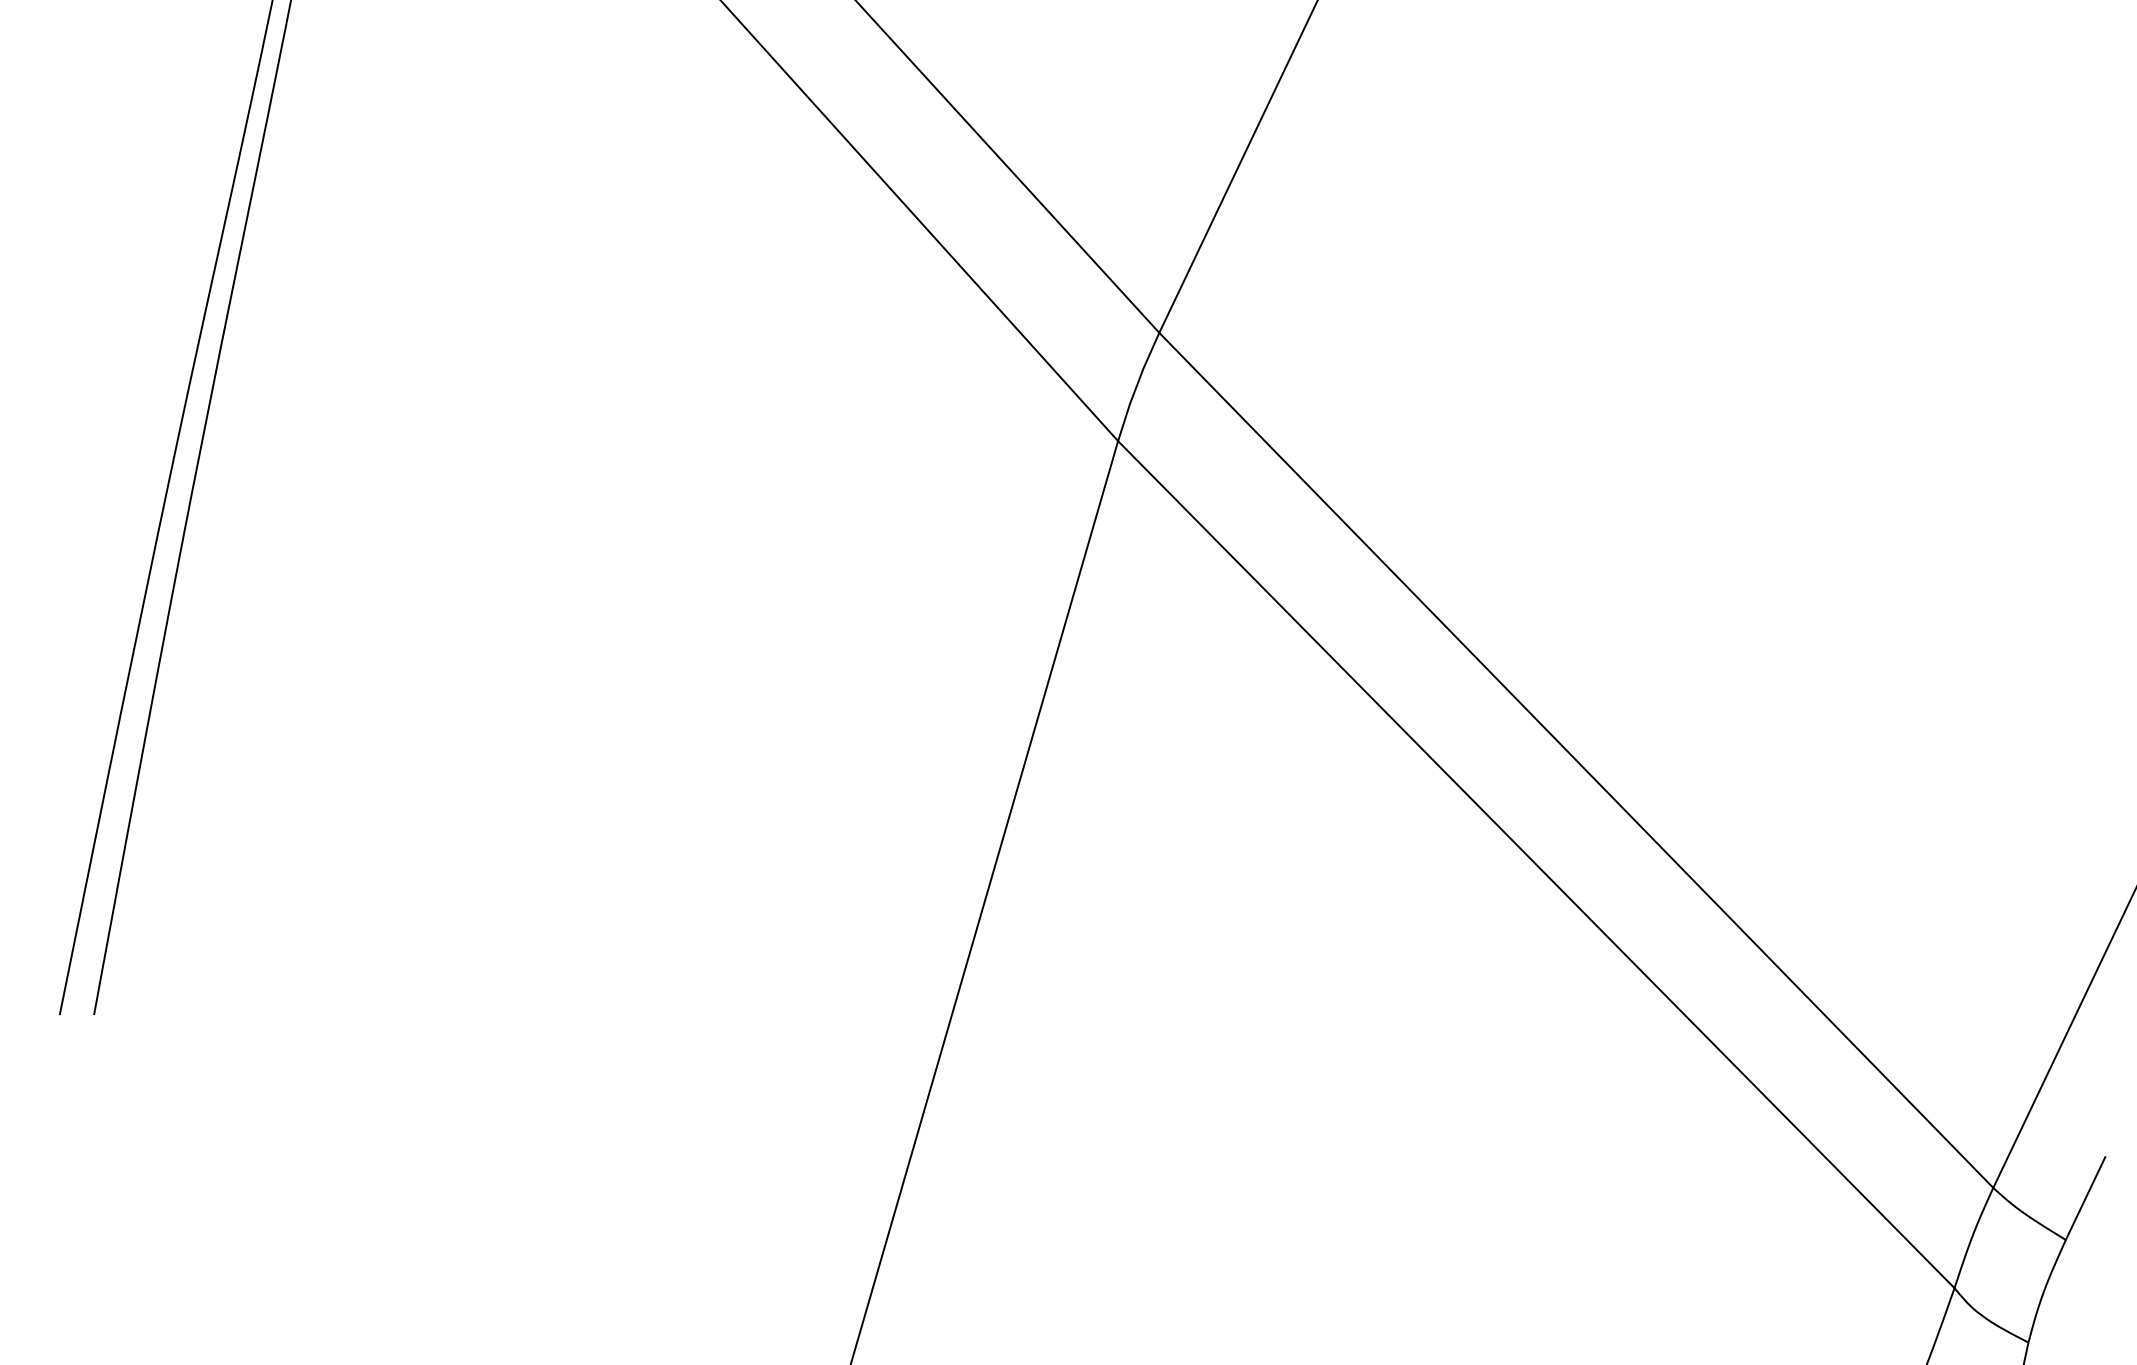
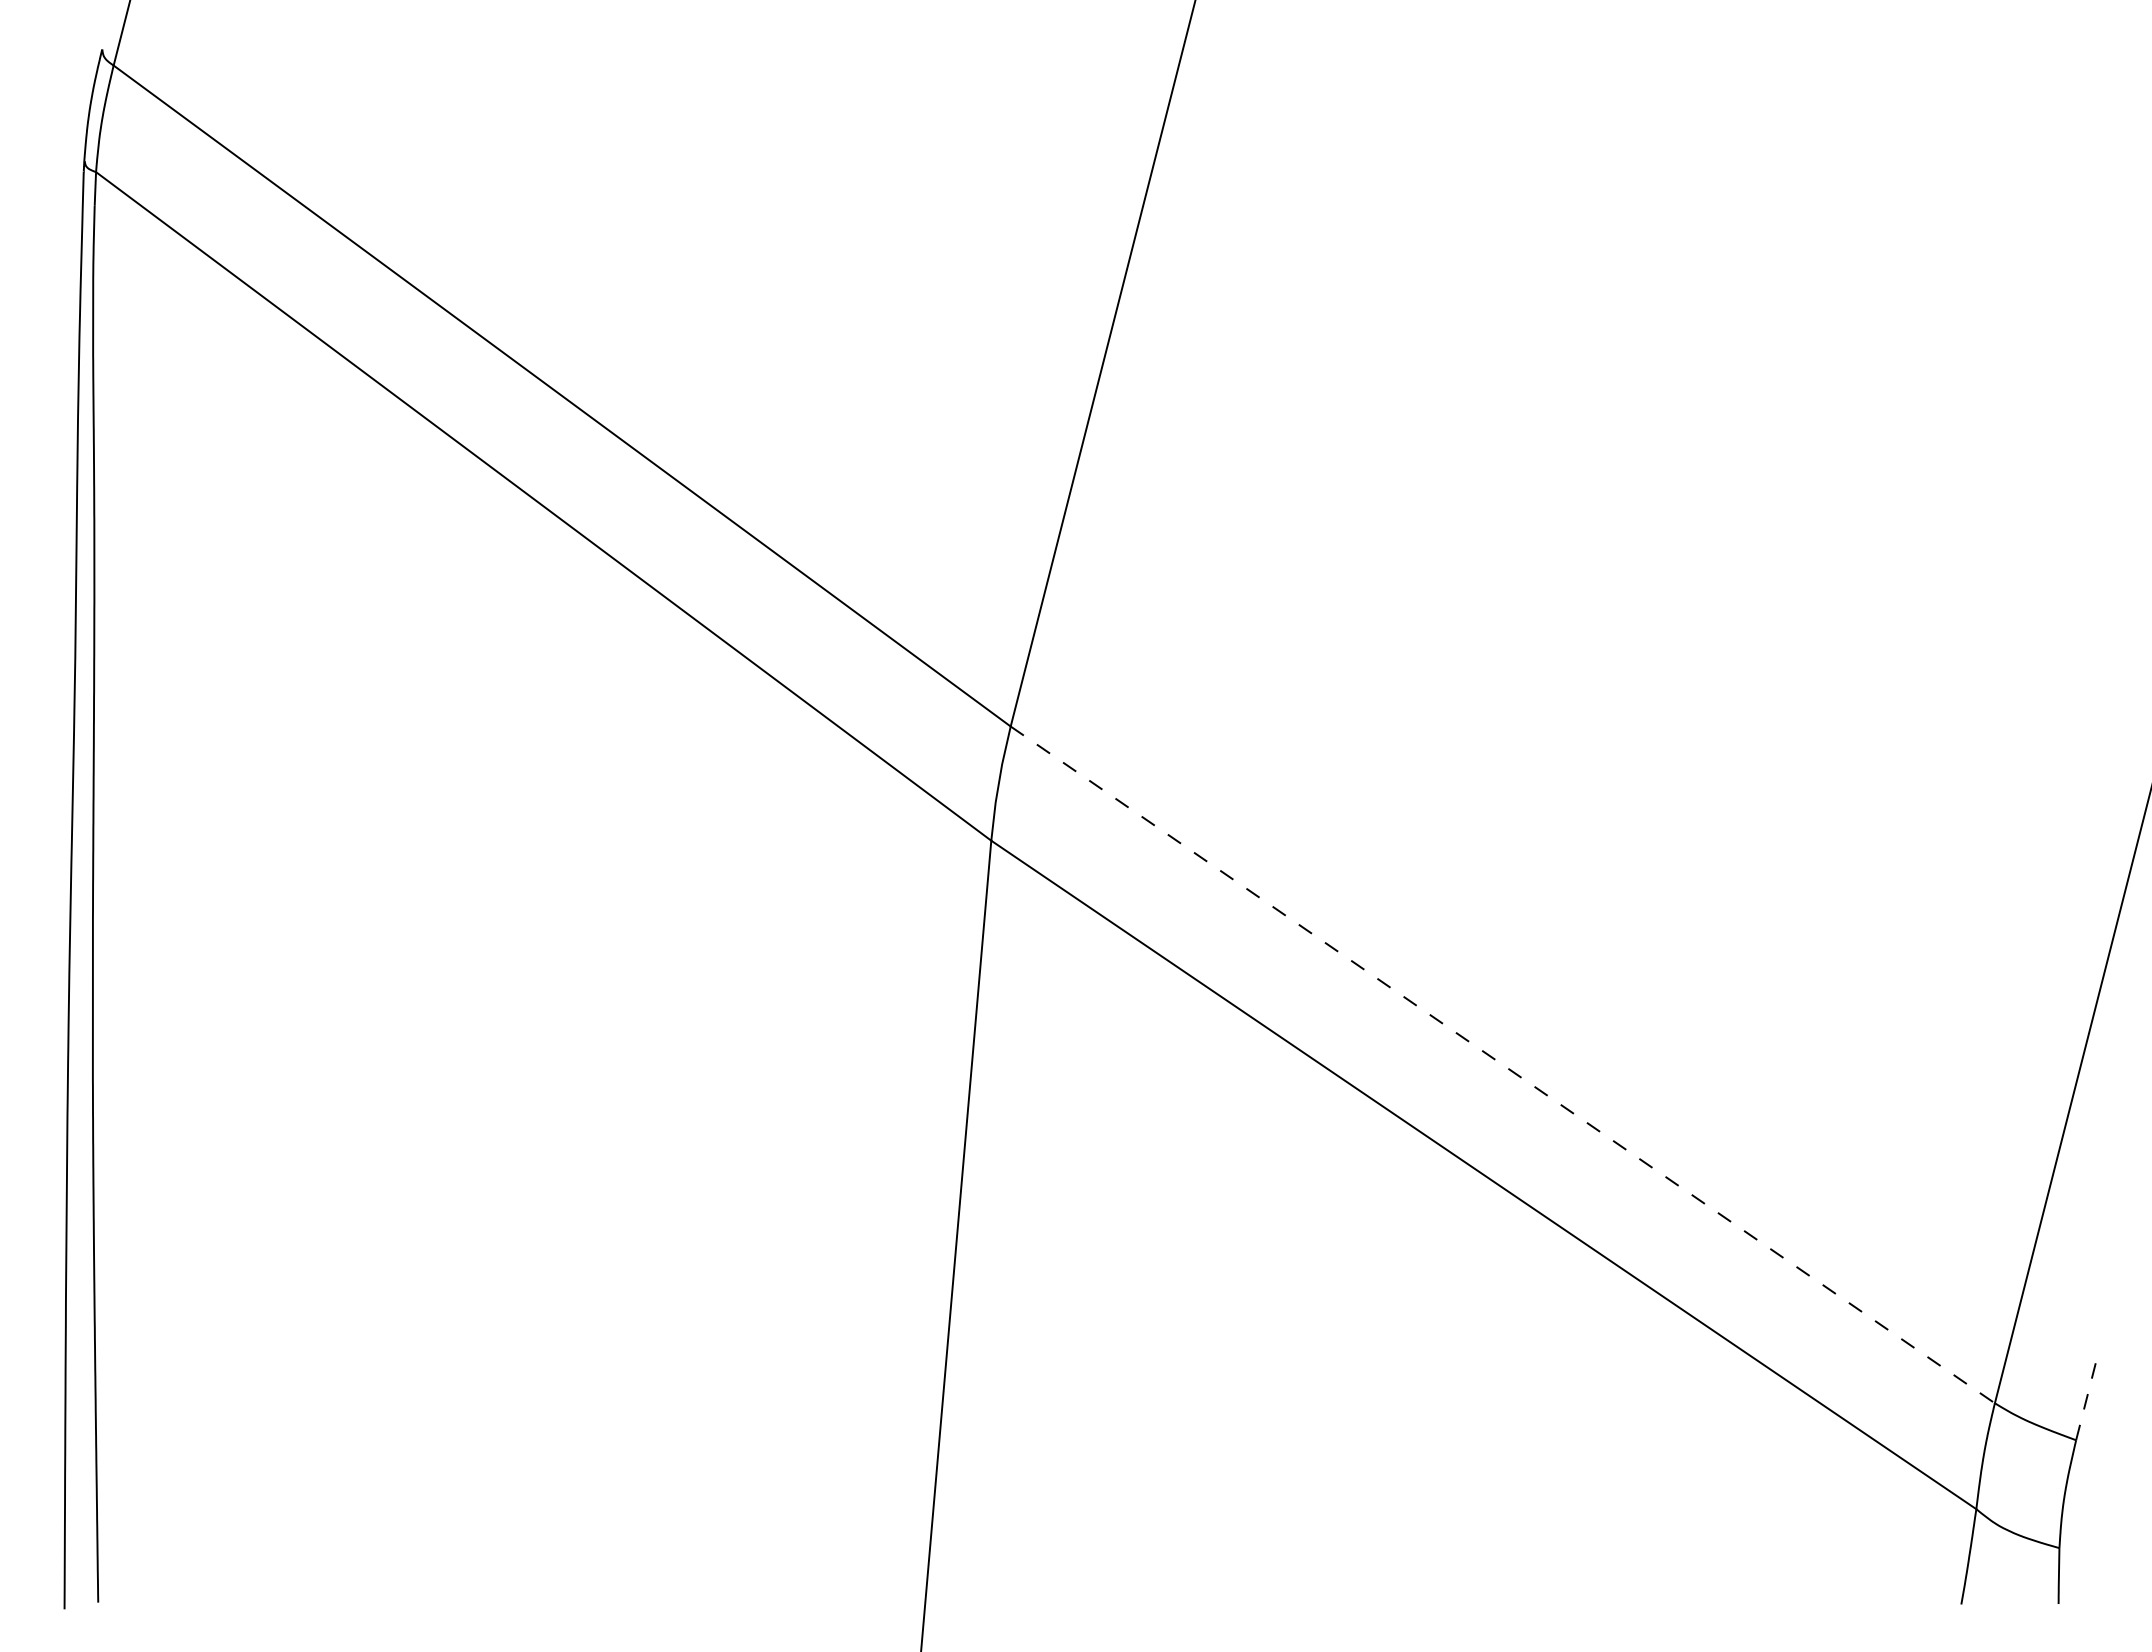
line: (1576, 761) -> (1503, 1065), solid -> dashed
line: (2085, 1198) -> (2087, 1395), solid -> dashed

